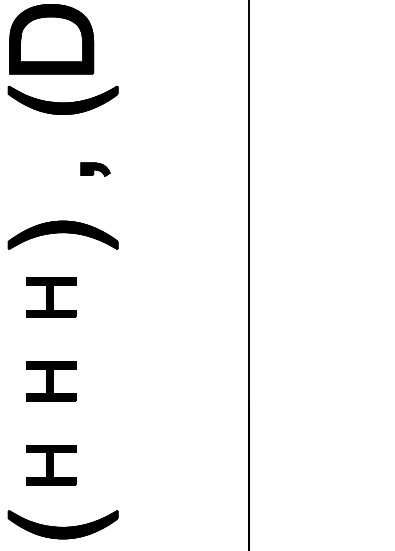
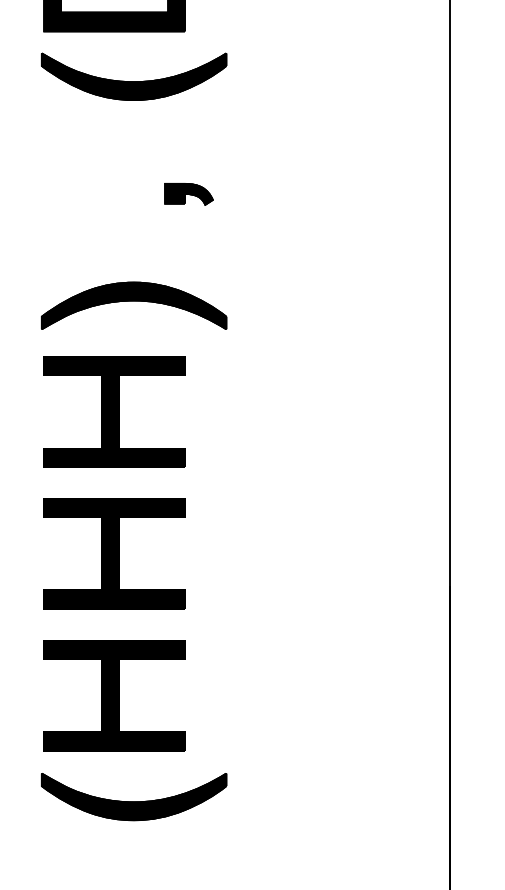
part: (51, 297) -> (114, 411), size x1.67
part: (51, 381) -> (114, 553), size x1.67
part: (51, 465) -> (114, 696), size x1.67

